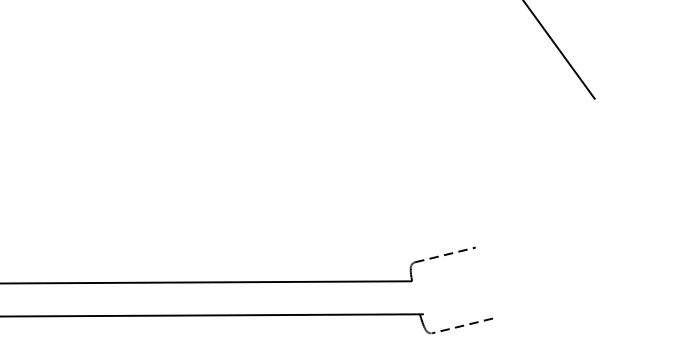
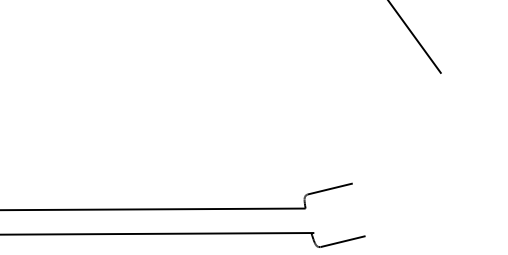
line: (445, 254) -> (330, 188), dashed -> solid
line: (461, 325) -> (342, 241), dashed -> solid

